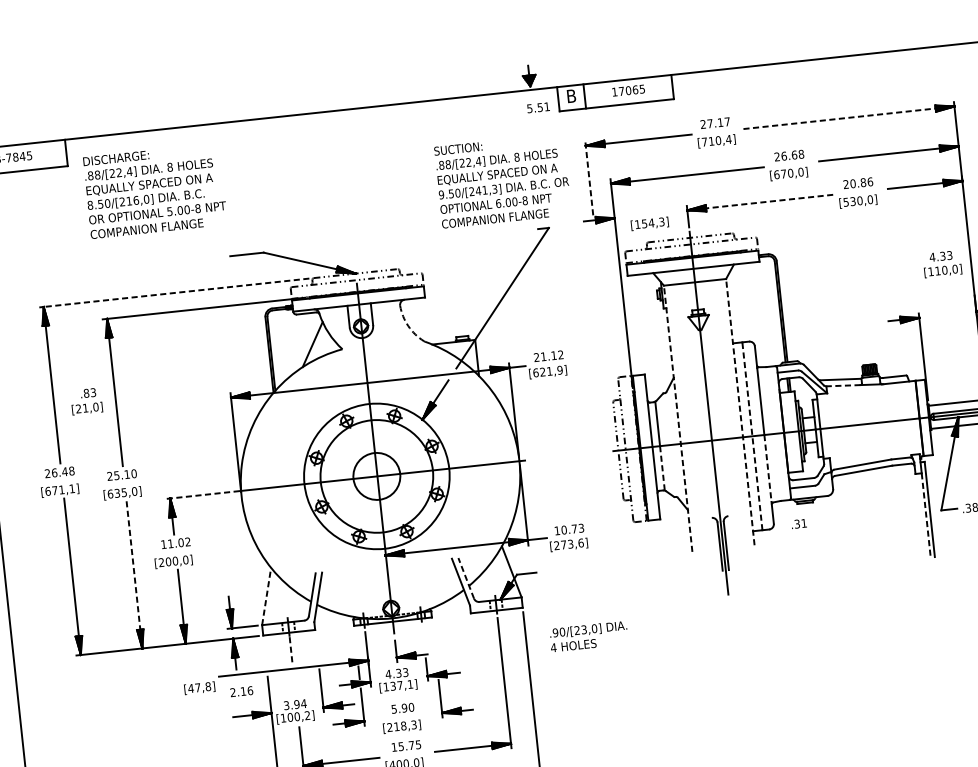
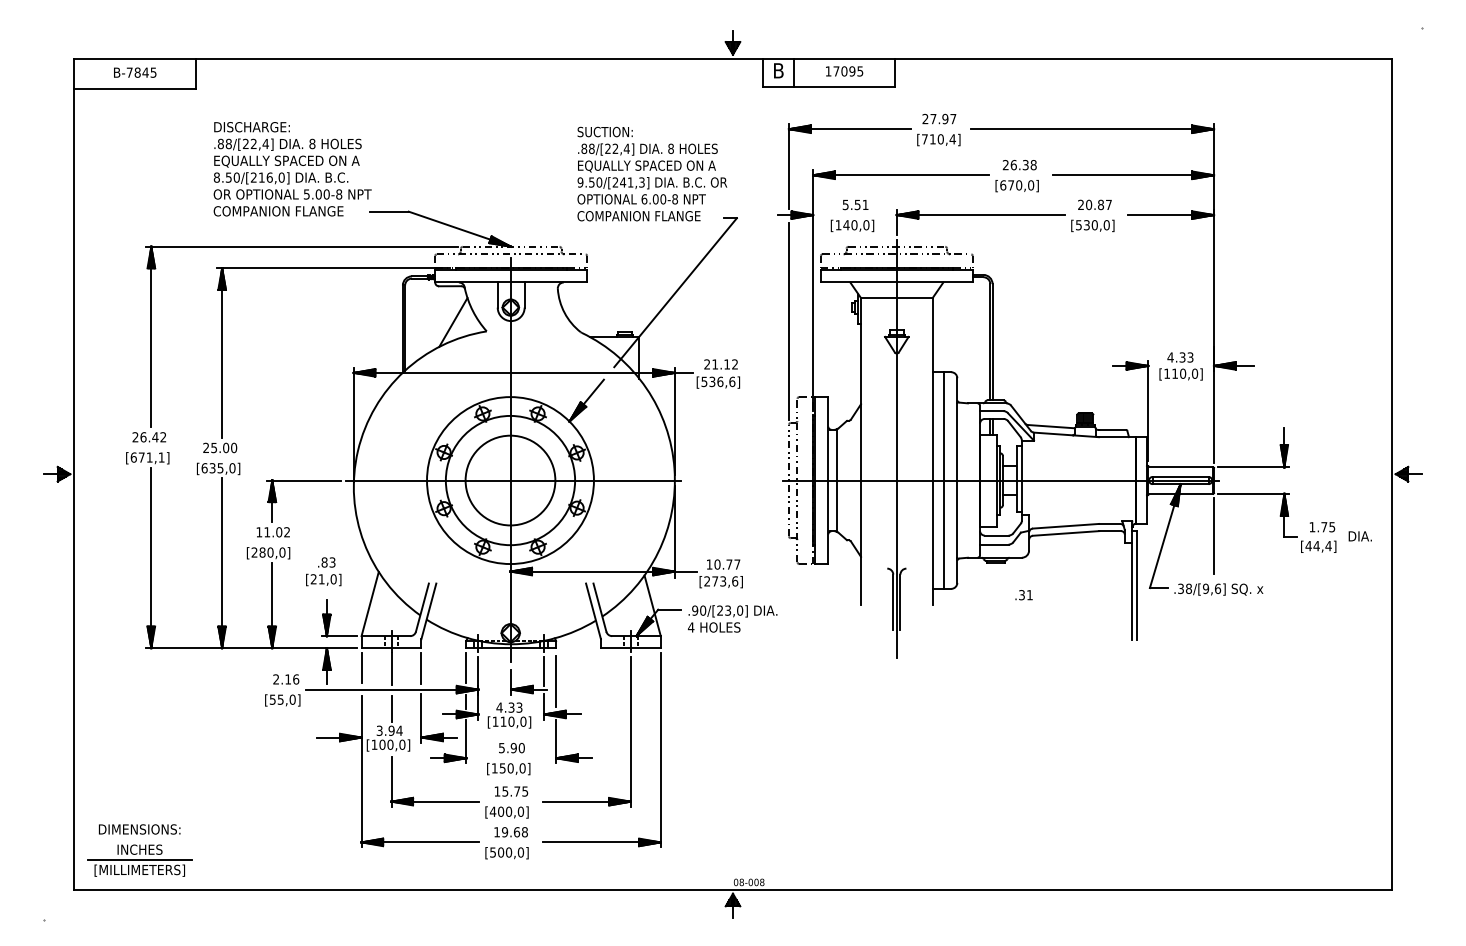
text: (635, 89) -> (852, 71), 17065 -> 17095
text: (538, 108) -> (855, 205), moved
line: (849, 118) -> (1092, 129), dashed -> solid
text: (720, 122) -> (945, 118), 27.17 -> 27.97
text: (794, 155) -> (1025, 165), 26.68 -> 26.38
line: (588, 178) -> (788, 166), dashed -> solid
text: (503, 180) -> (652, 173), moved
text: (869, 181) -> (1108, 204), 20.86 -> 20.87
text: (155, 191) -> (292, 169), moved
line: (759, 202) -> (980, 215), dashed -> solid
text: (653, 223) -> (856, 225), [154,3] -> [140,0]
text: (941, 264) -> (1180, 366), moved
line: (173, 292) -> (301, 246), dashed -> solid
line: (603, 311) -> (788, 320), added
arc: (408, 325) -> (564, 312), dashed -> solid
text: (548, 371) -> (718, 381), [621,9] -> [536,6]
line: (843, 385) -> (1053, 433), dashed -> solid
text: (86, 401) -> (323, 571), moved
line: (740, 412) -> (932, 451), dashed -> solid
line: (678, 418) -> (861, 451), dashed -> solid
line: (752, 436) -> (943, 480), dashed -> solid
line: (662, 468) -> (837, 506), dashed -> solid
line: (768, 468) -> (957, 519), dashed -> solid
text: (71, 471) -> (163, 437), 26.48 -> 26.42
text: (127, 474) -> (226, 447), 25.10 -> 25.00
circle: (376, 476) -> (510, 480), size x1.67
line: (197, 495) -> (303, 480), dashed -> solid
line: (926, 514) -> (1132, 591), dashed -> solid
text: (798, 524) -> (1023, 595), moved
text: (581, 528) -> (737, 564), 10.73 -> 10.77
text: (168, 561) -> (262, 552), [200,0] -> [280,0]
line: (134, 575) -> (222, 563), dashed -> solid
line: (465, 578) -> (599, 607), dashed -> solid
line: (266, 596) -> (370, 603), dashed -> solid
text: (588, 636) -> (732, 618), moved
line: (423, 638) -> (544, 670), added
line: (356, 643) -> (466, 668), added
line: (435, 646) -> (556, 681), added
line: (317, 647) -> (421, 668), added
line: (291, 650) -> (391, 668), dashed -> solid
line: (265, 653) -> (361, 668), added
line: (294, 685) -> (391, 708), added
text: (401, 685) -> (513, 721), [137,1] -> [110,0]
text: (199, 687) -> (282, 699), [47,8] -> [55,0]
text: (241, 691) -> (286, 679), moved
text: (307, 715) -> (402, 744), [100,2] -> [100,0]
text: (401, 726) -> (508, 768), [218,3] -> [150,0]

